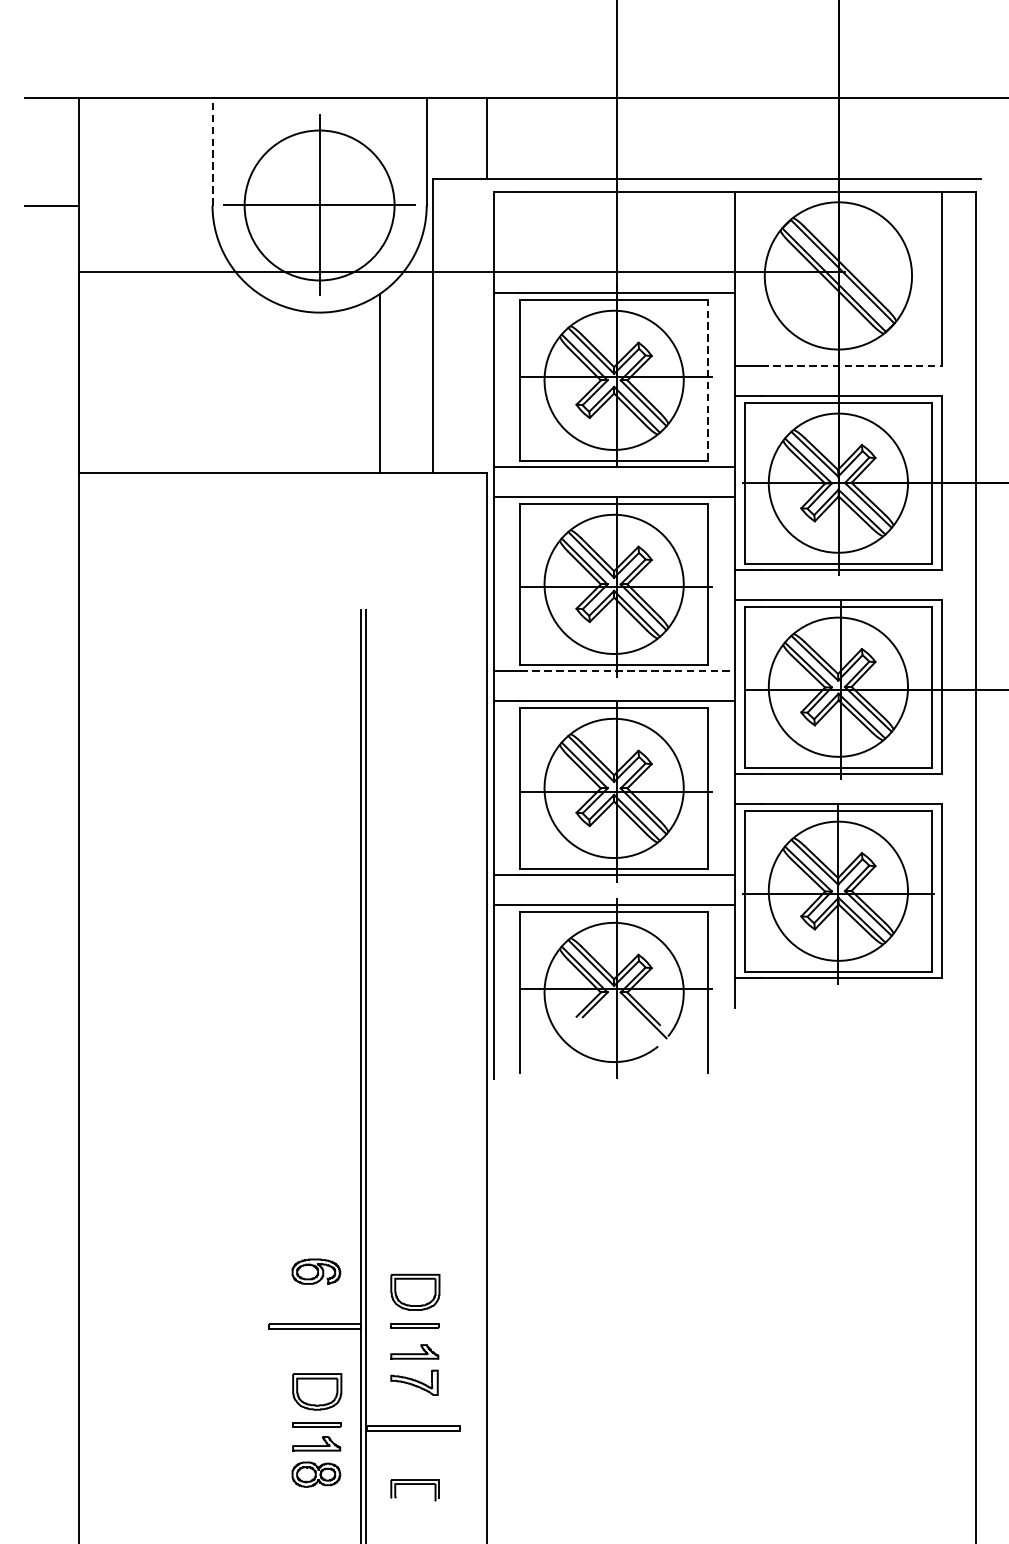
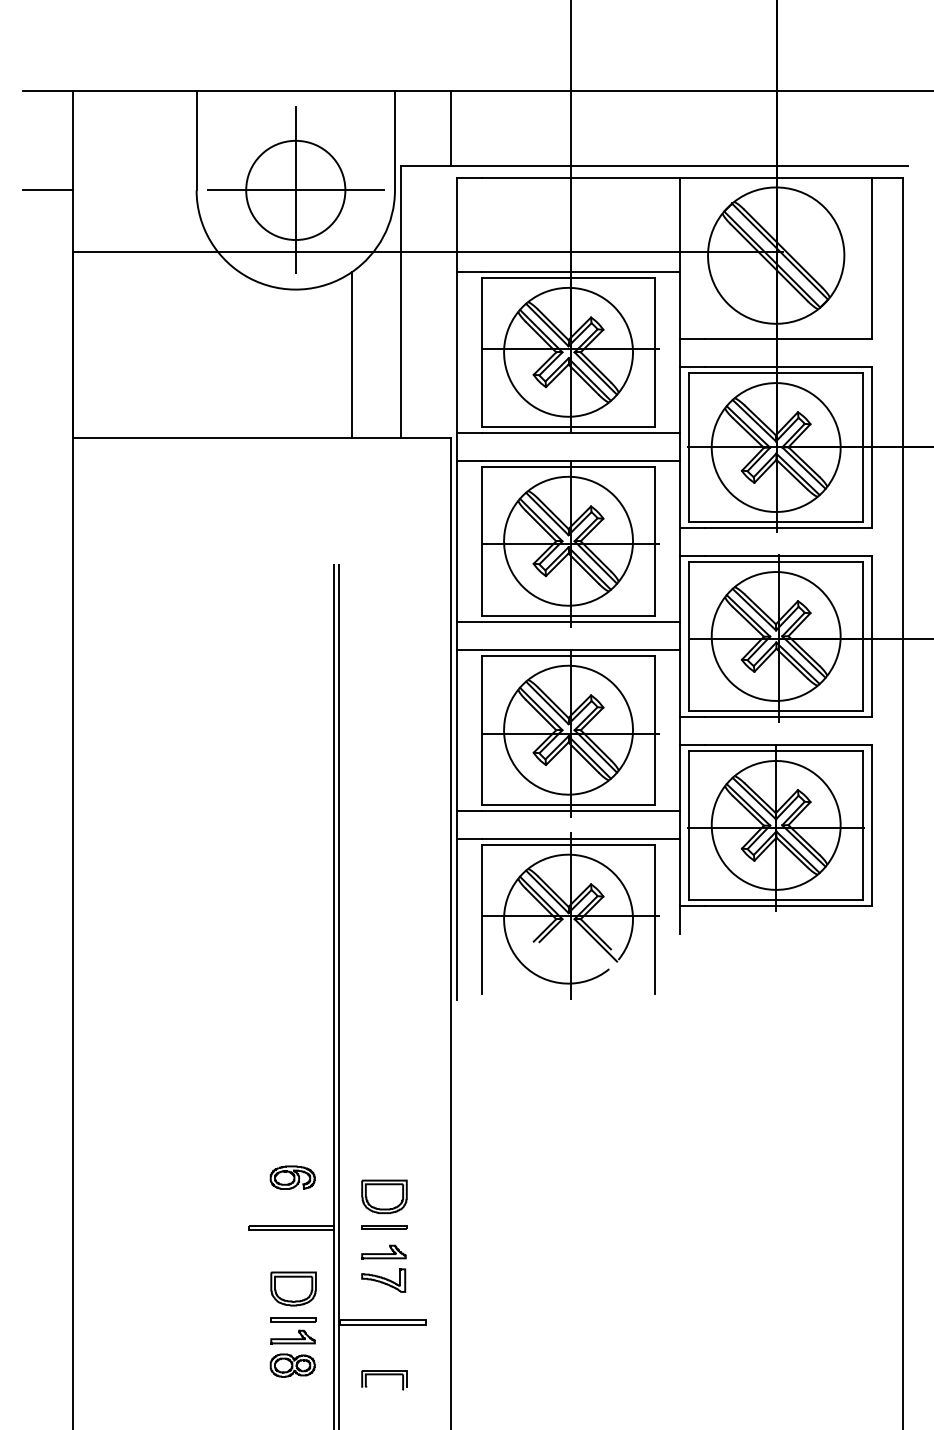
line: (212, 151) -> (196, 140), dashed -> solid
circle: (319, 205) -> (295, 190), size x0.71
line: (851, 366) -> (788, 339), dashed -> solid
line: (708, 379) -> (655, 351), dashed -> solid
line: (628, 671) -> (581, 621), dashed -> solid

